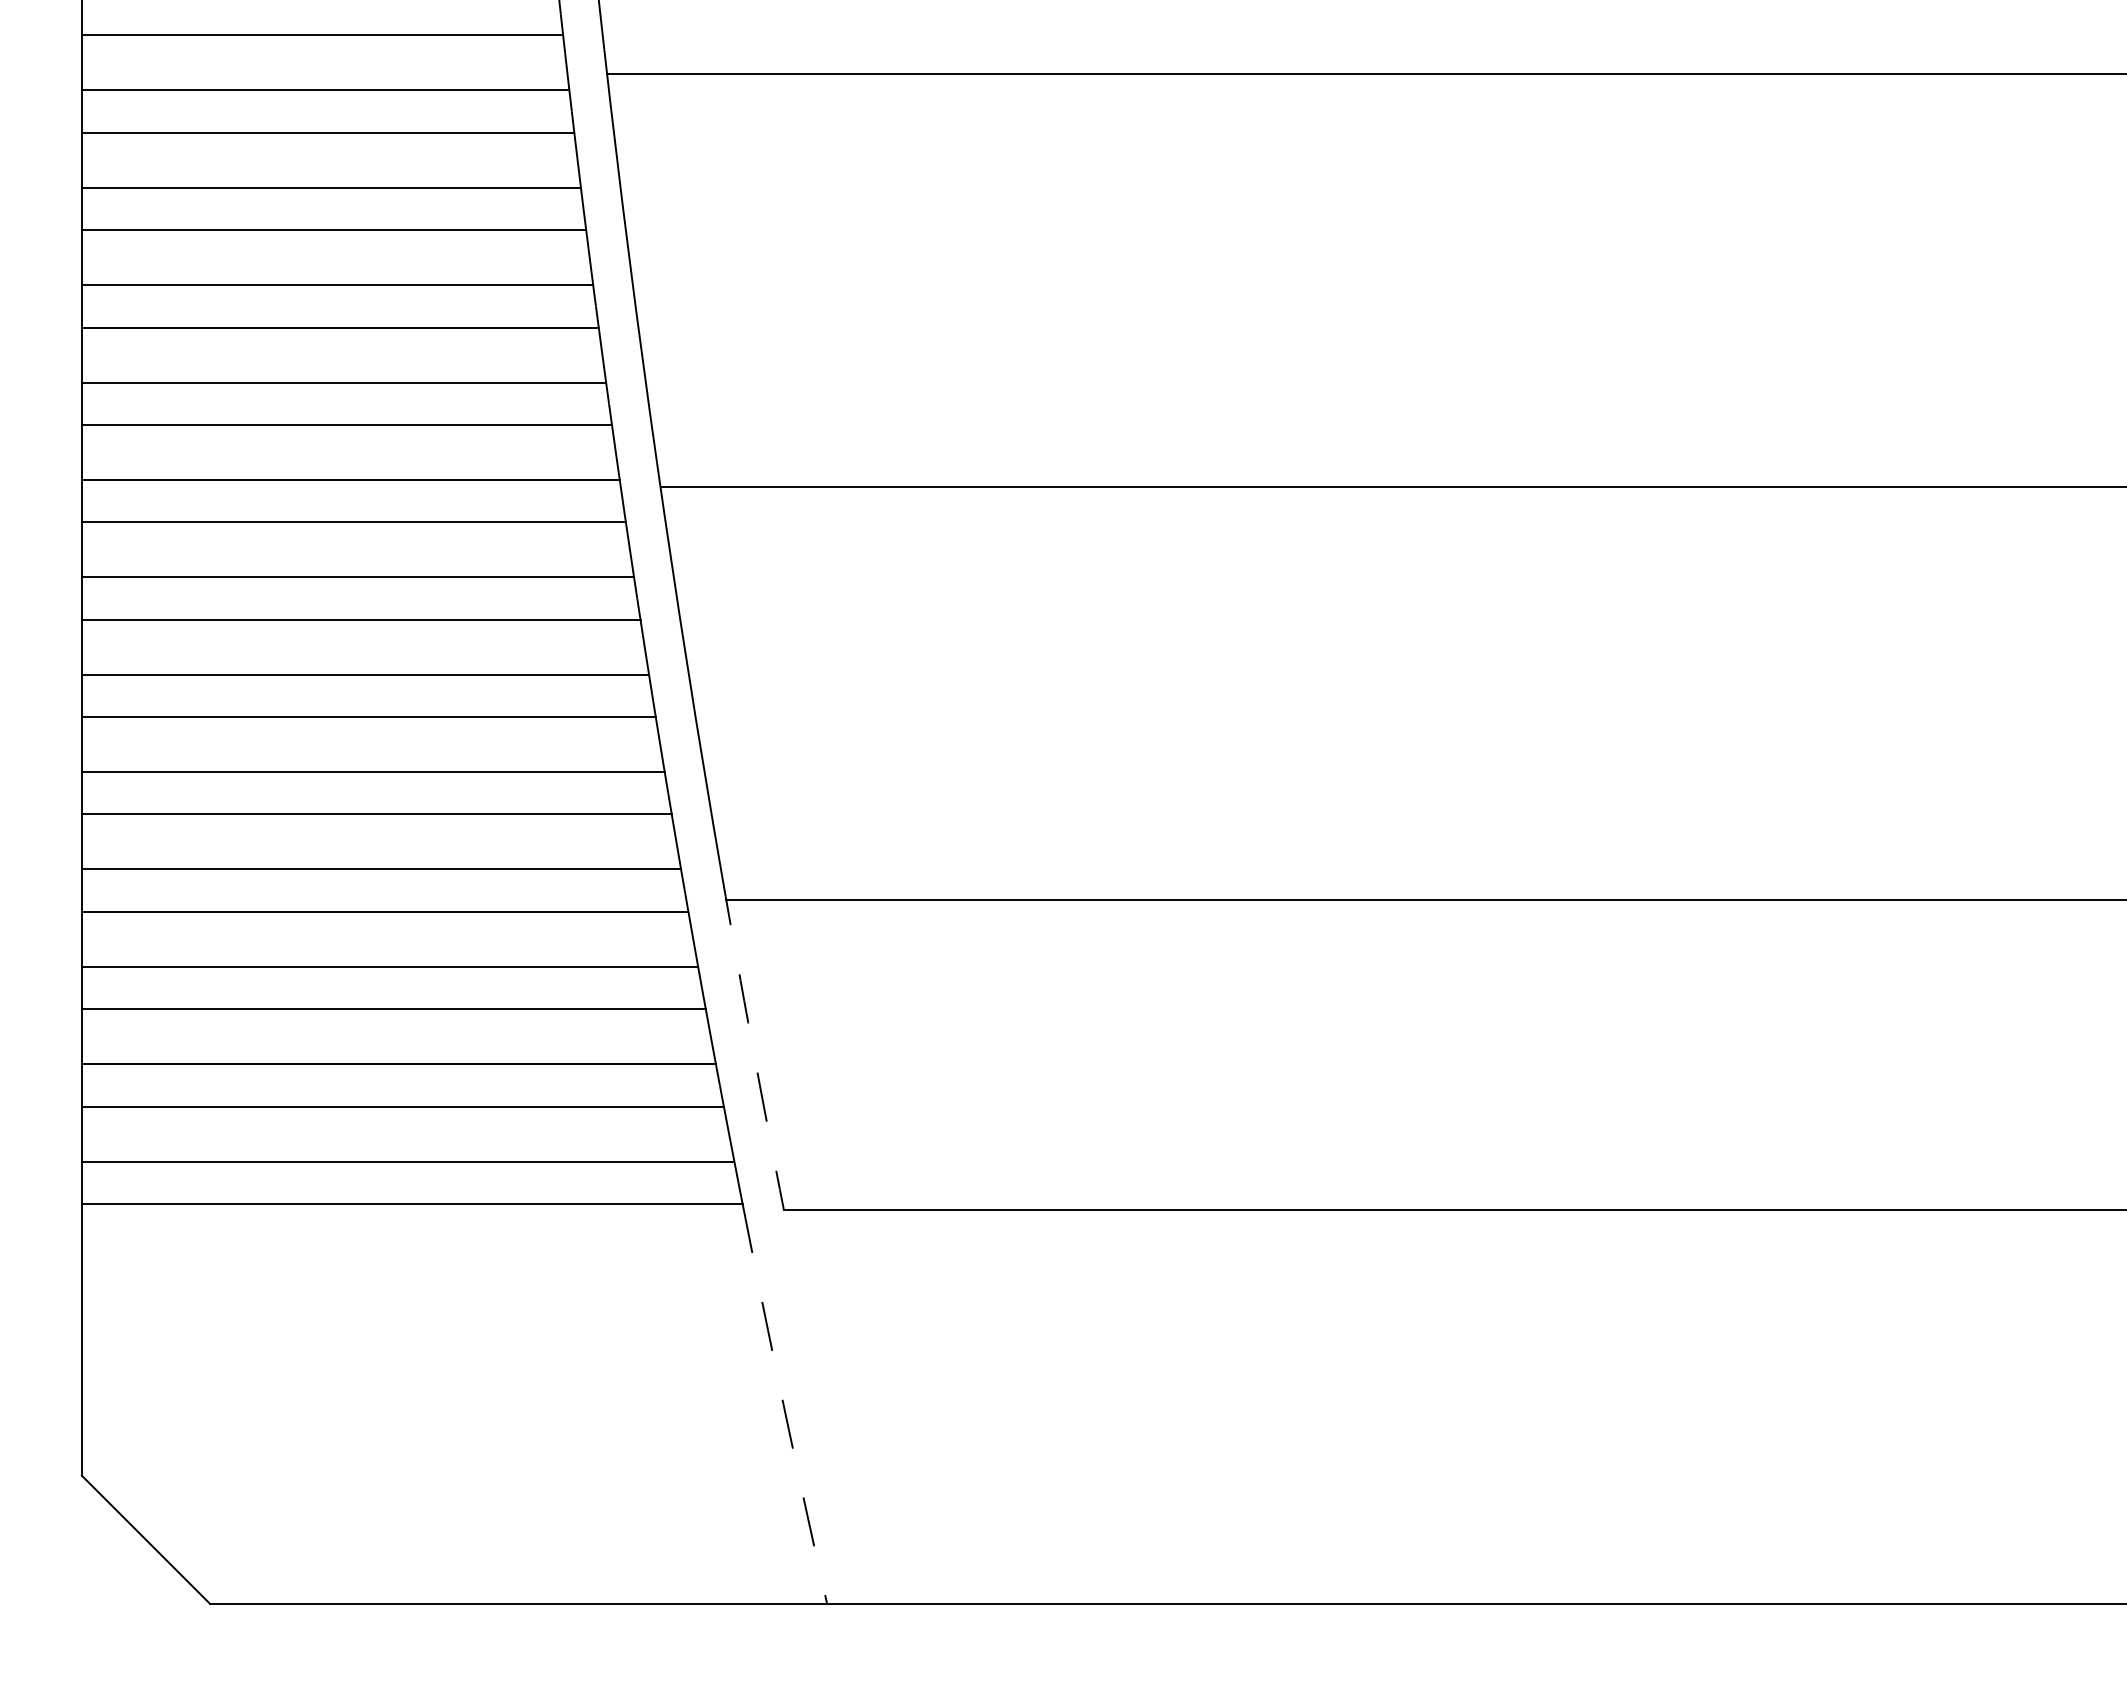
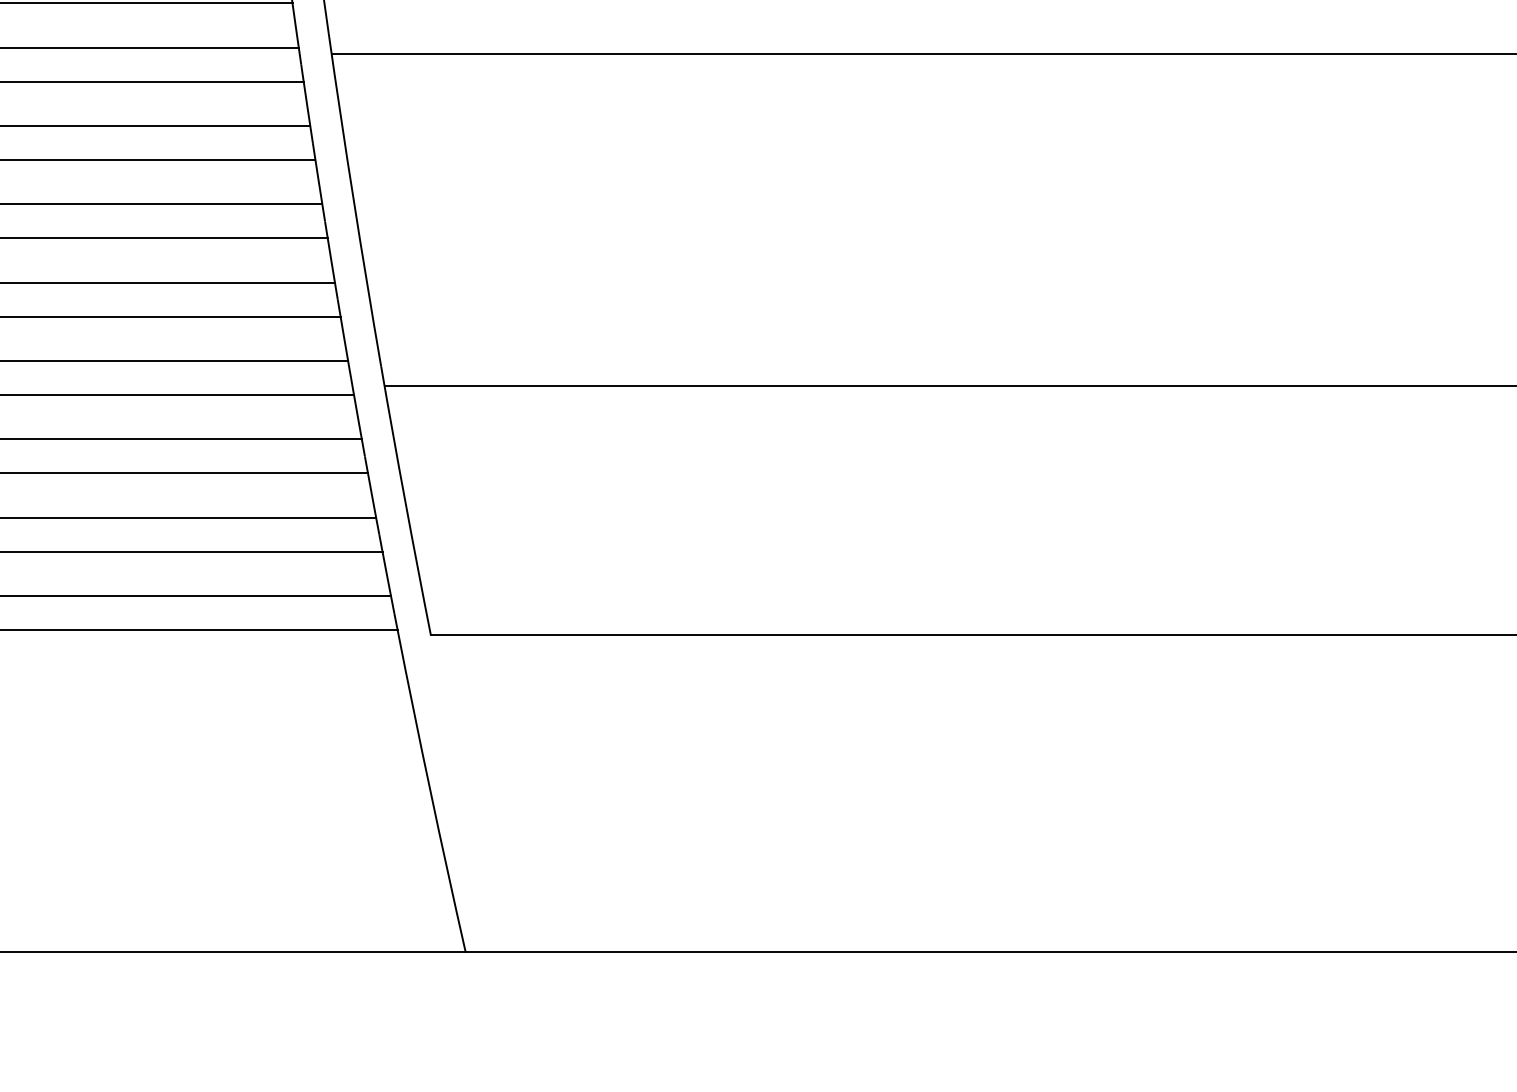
arc: (752, 1043) -> (405, 501), dashed -> solid
arc: (783, 1404) -> (430, 791), dashed -> solid

